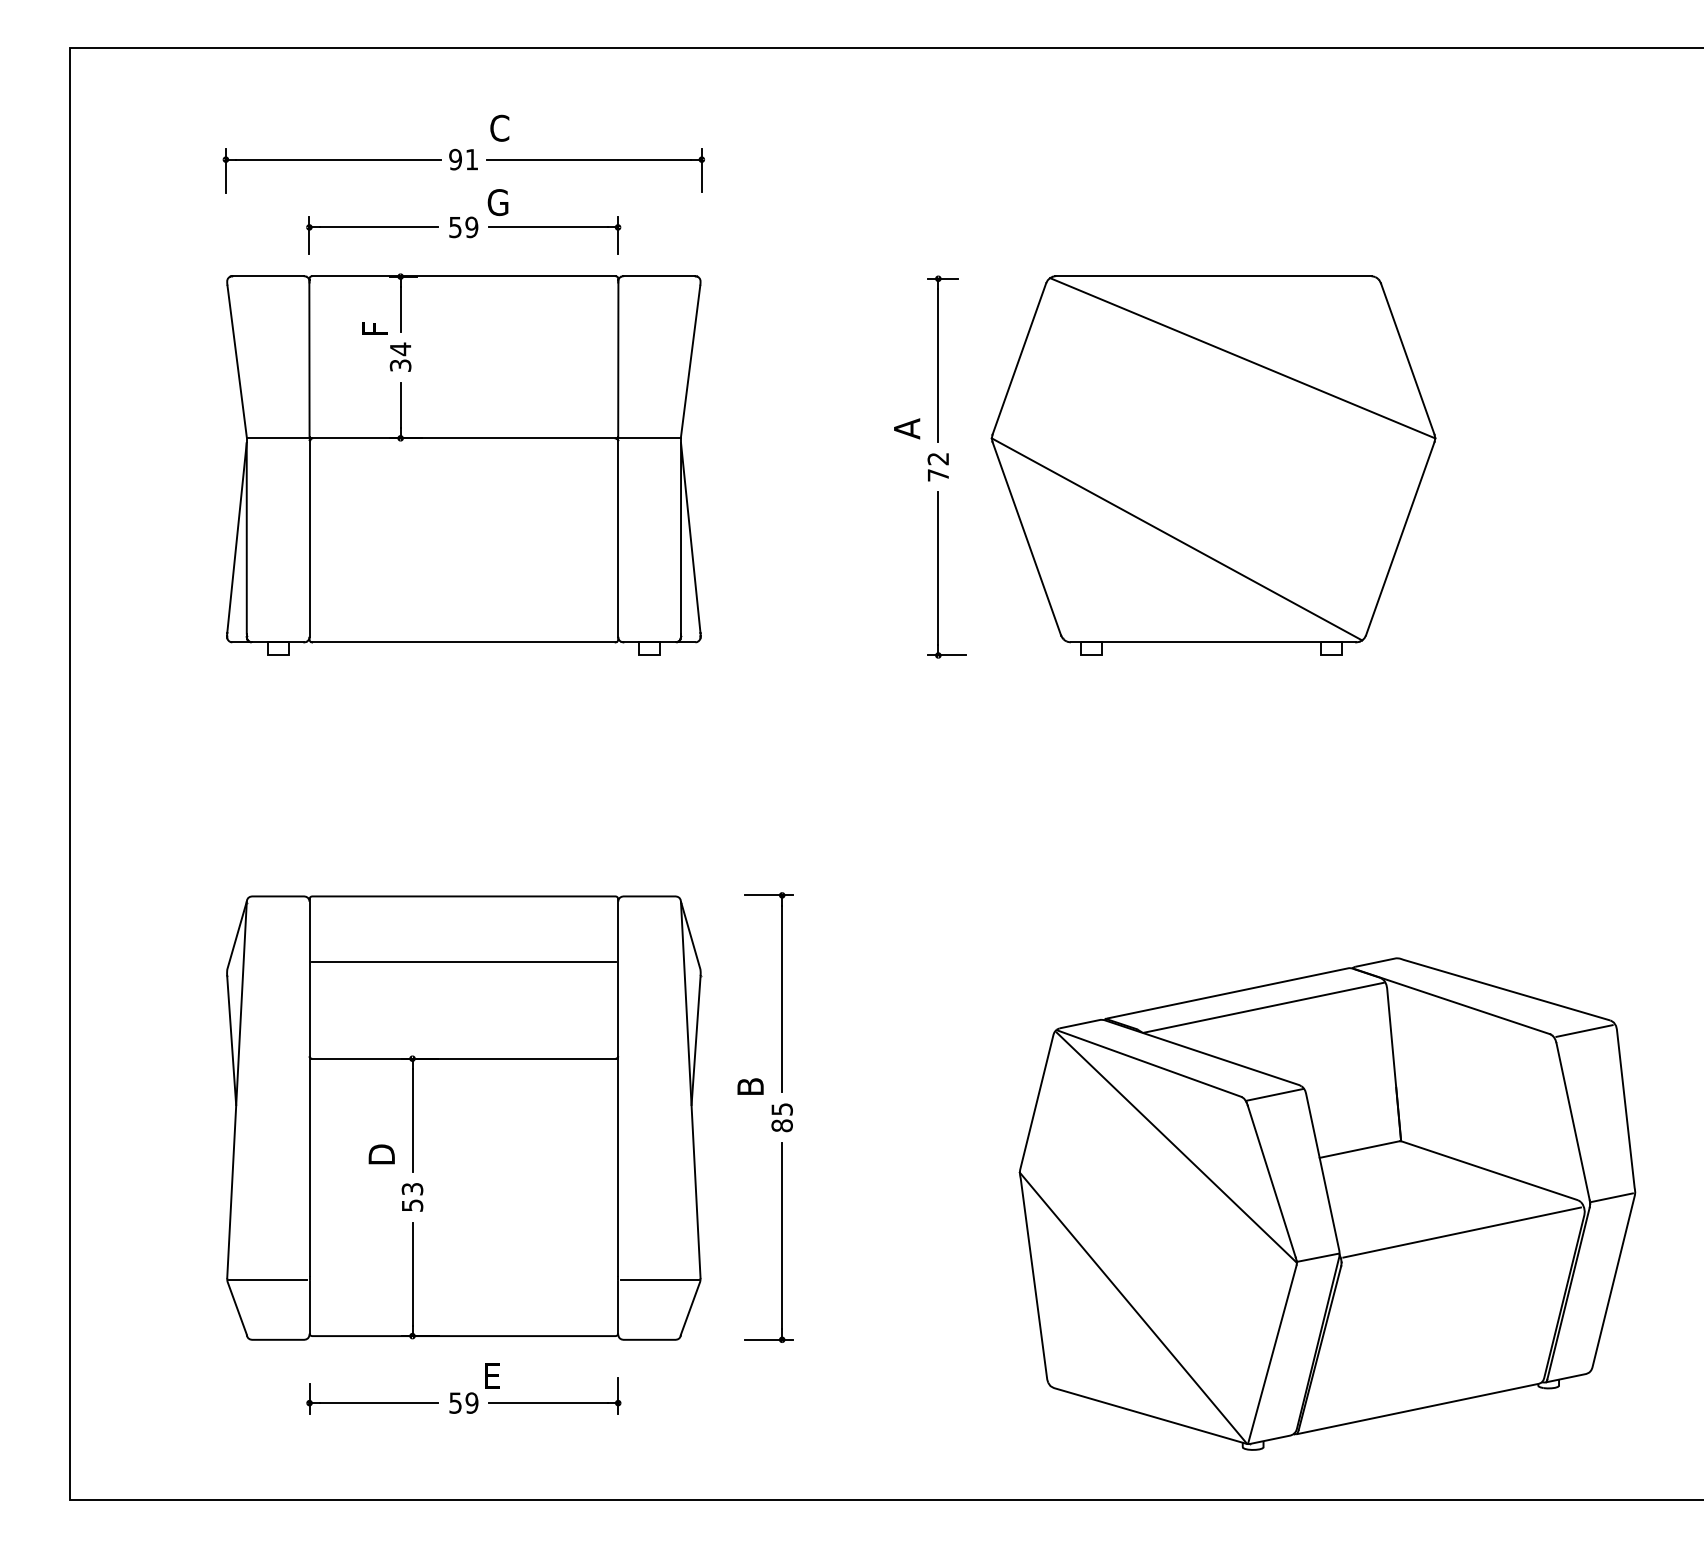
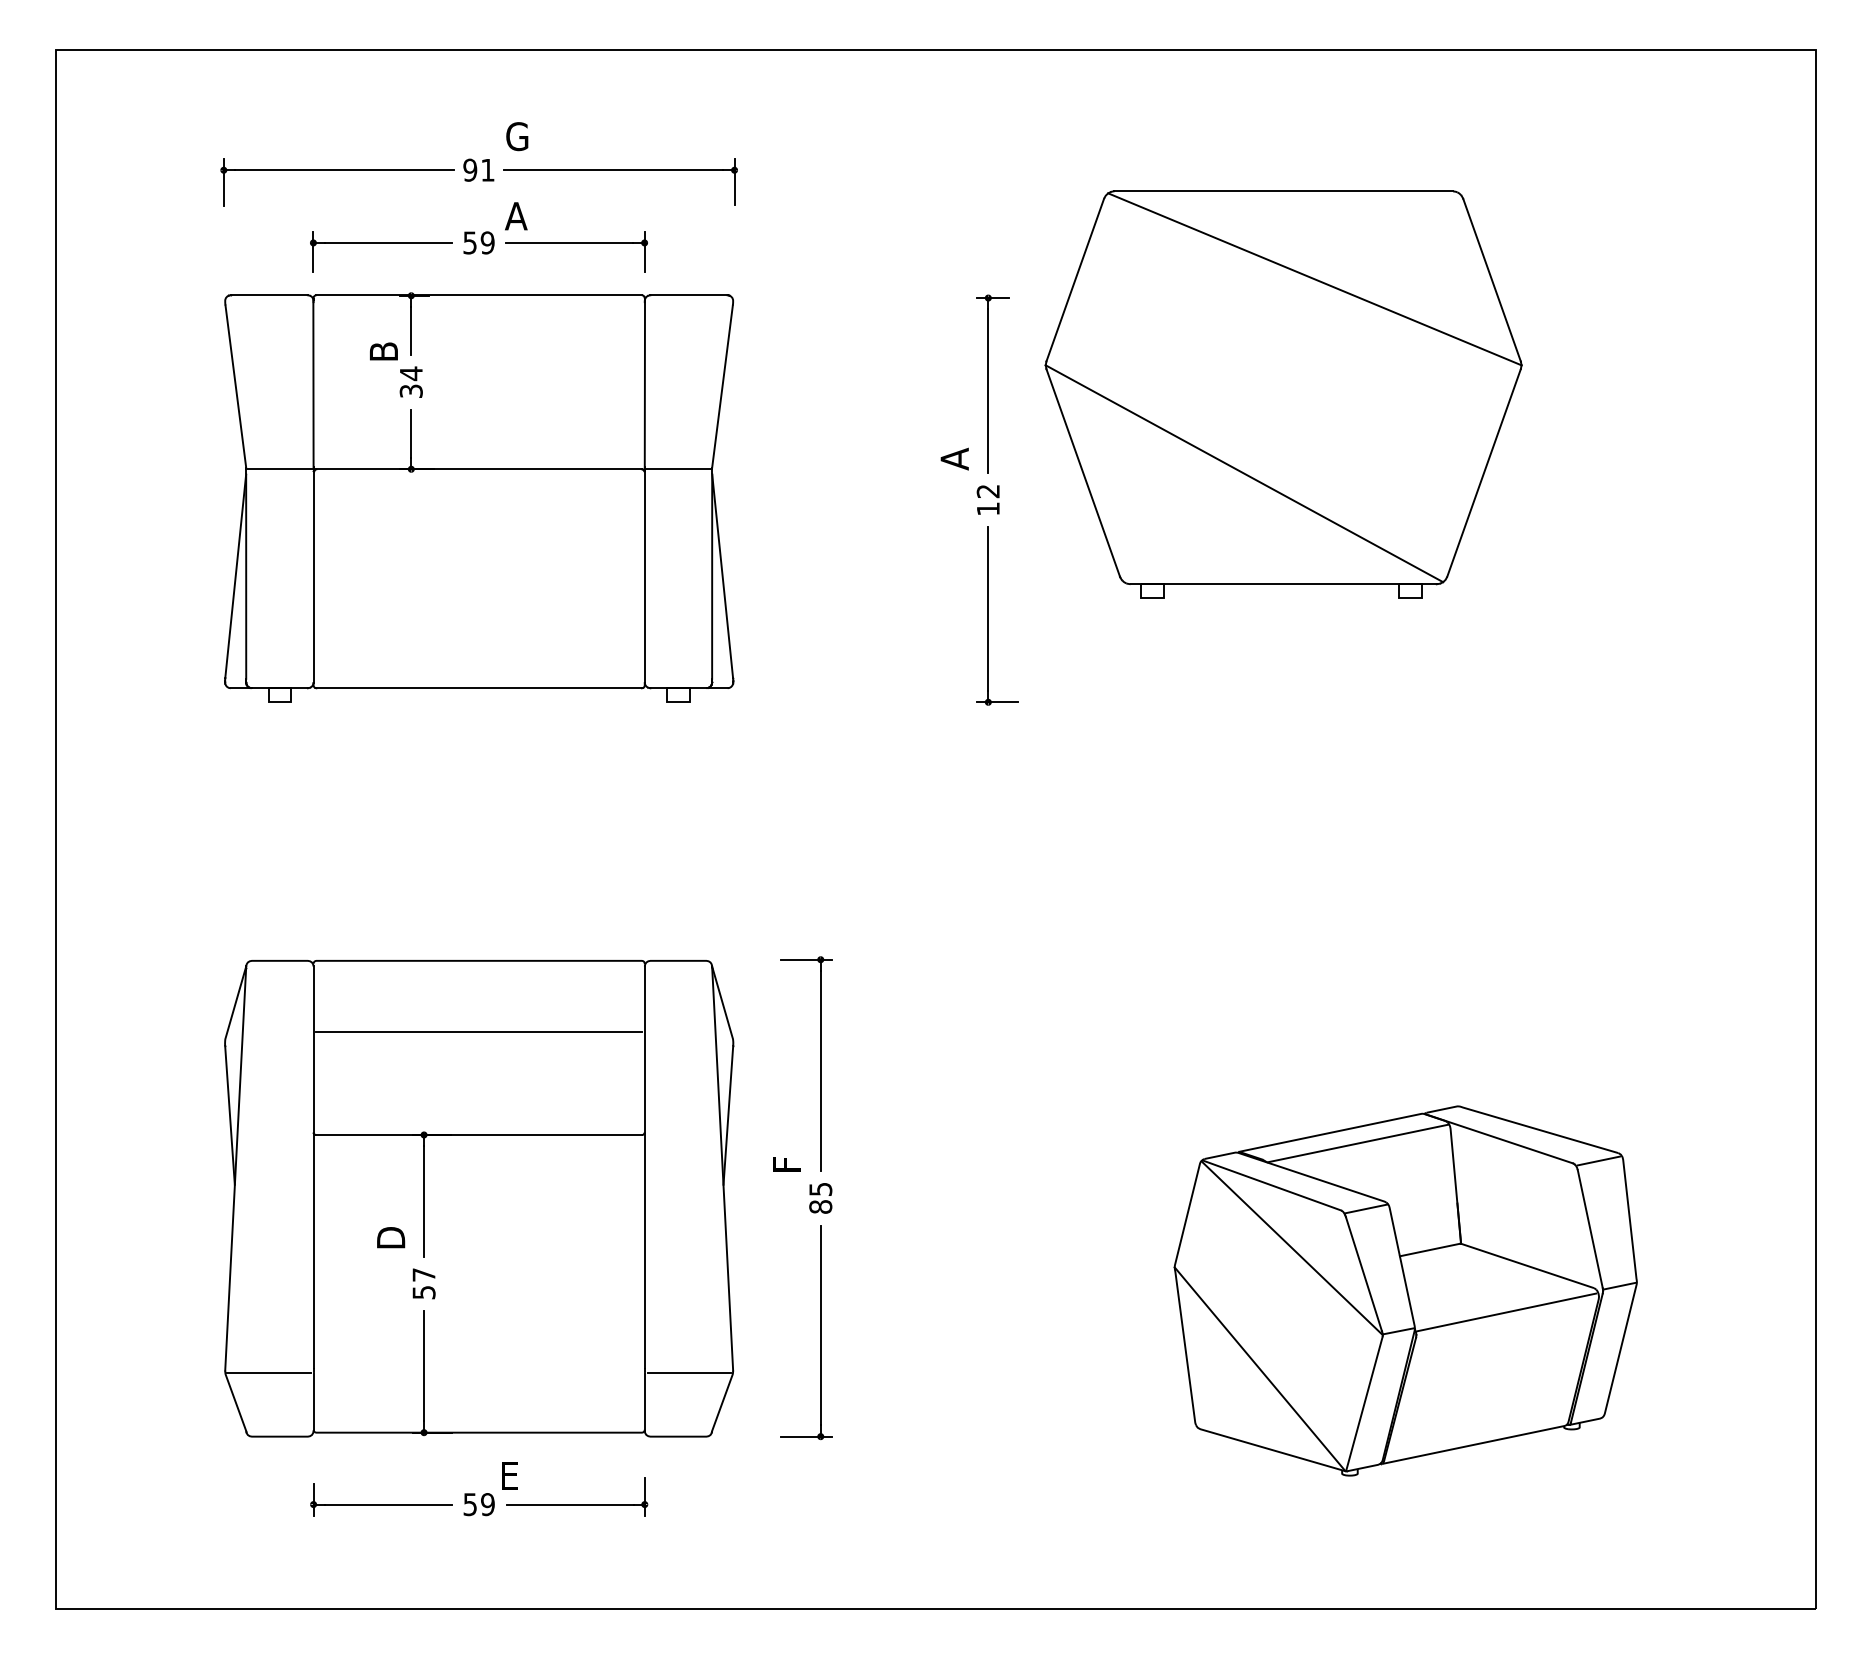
text: (499, 128) -> (517, 136), C -> G
text: (497, 201) -> (515, 215), G -> A
text: (374, 328) -> (383, 351), F -> B
part: (1213, 465) -> (1283, 394), moved
text: (938, 474) -> (988, 508), 72 -> 12
text: (750, 1086) -> (786, 1164), B -> F
text: (411, 1188) -> (423, 1274), 53 -> 57
part: (1327, 1203) -> (1405, 1290), size x0.7

